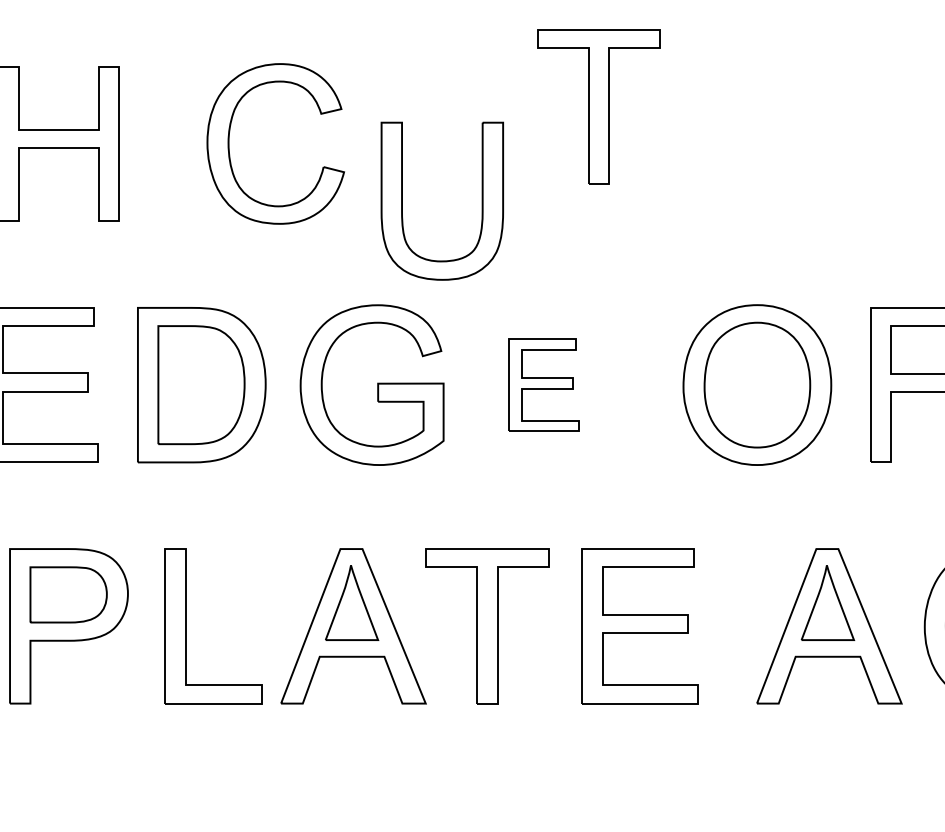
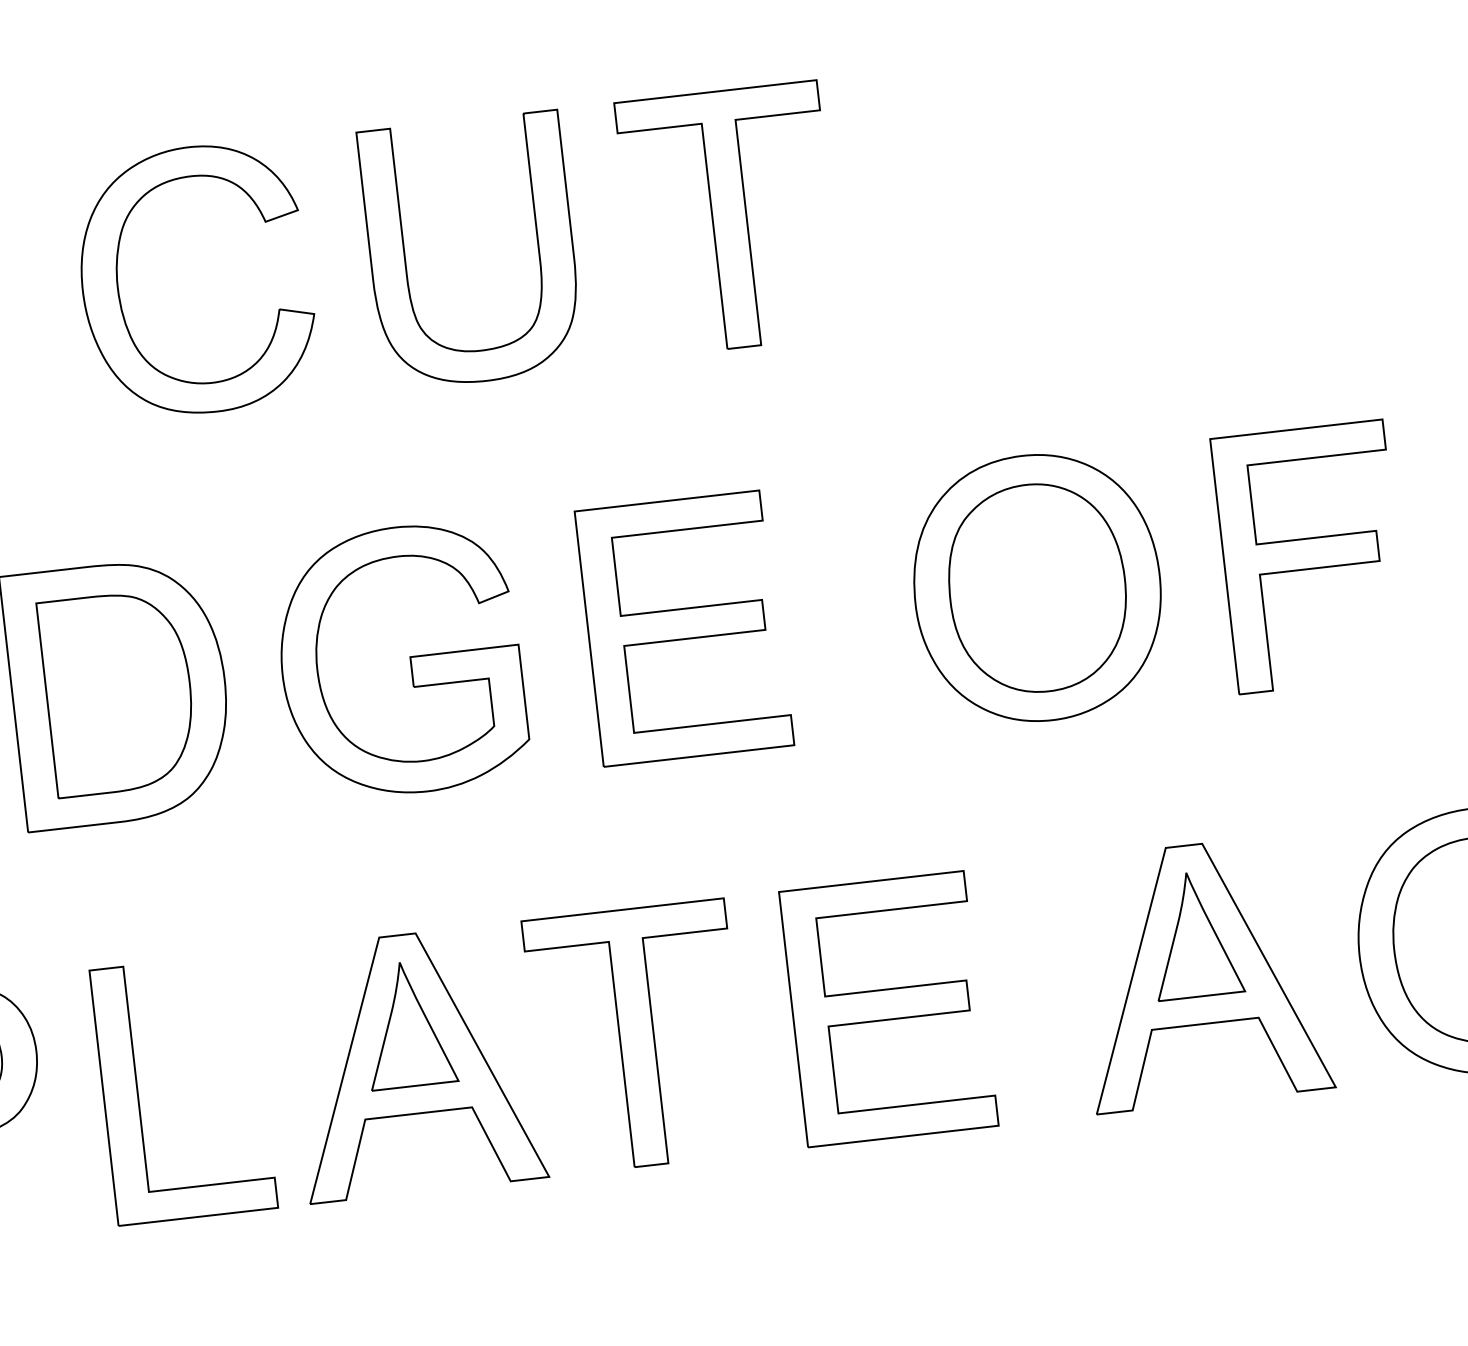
part: (598, 106) -> (729, 218), moved
part: (402, 200) -> (405, 257), moved
part: (543, 384) -> (683, 627), size x1.67

